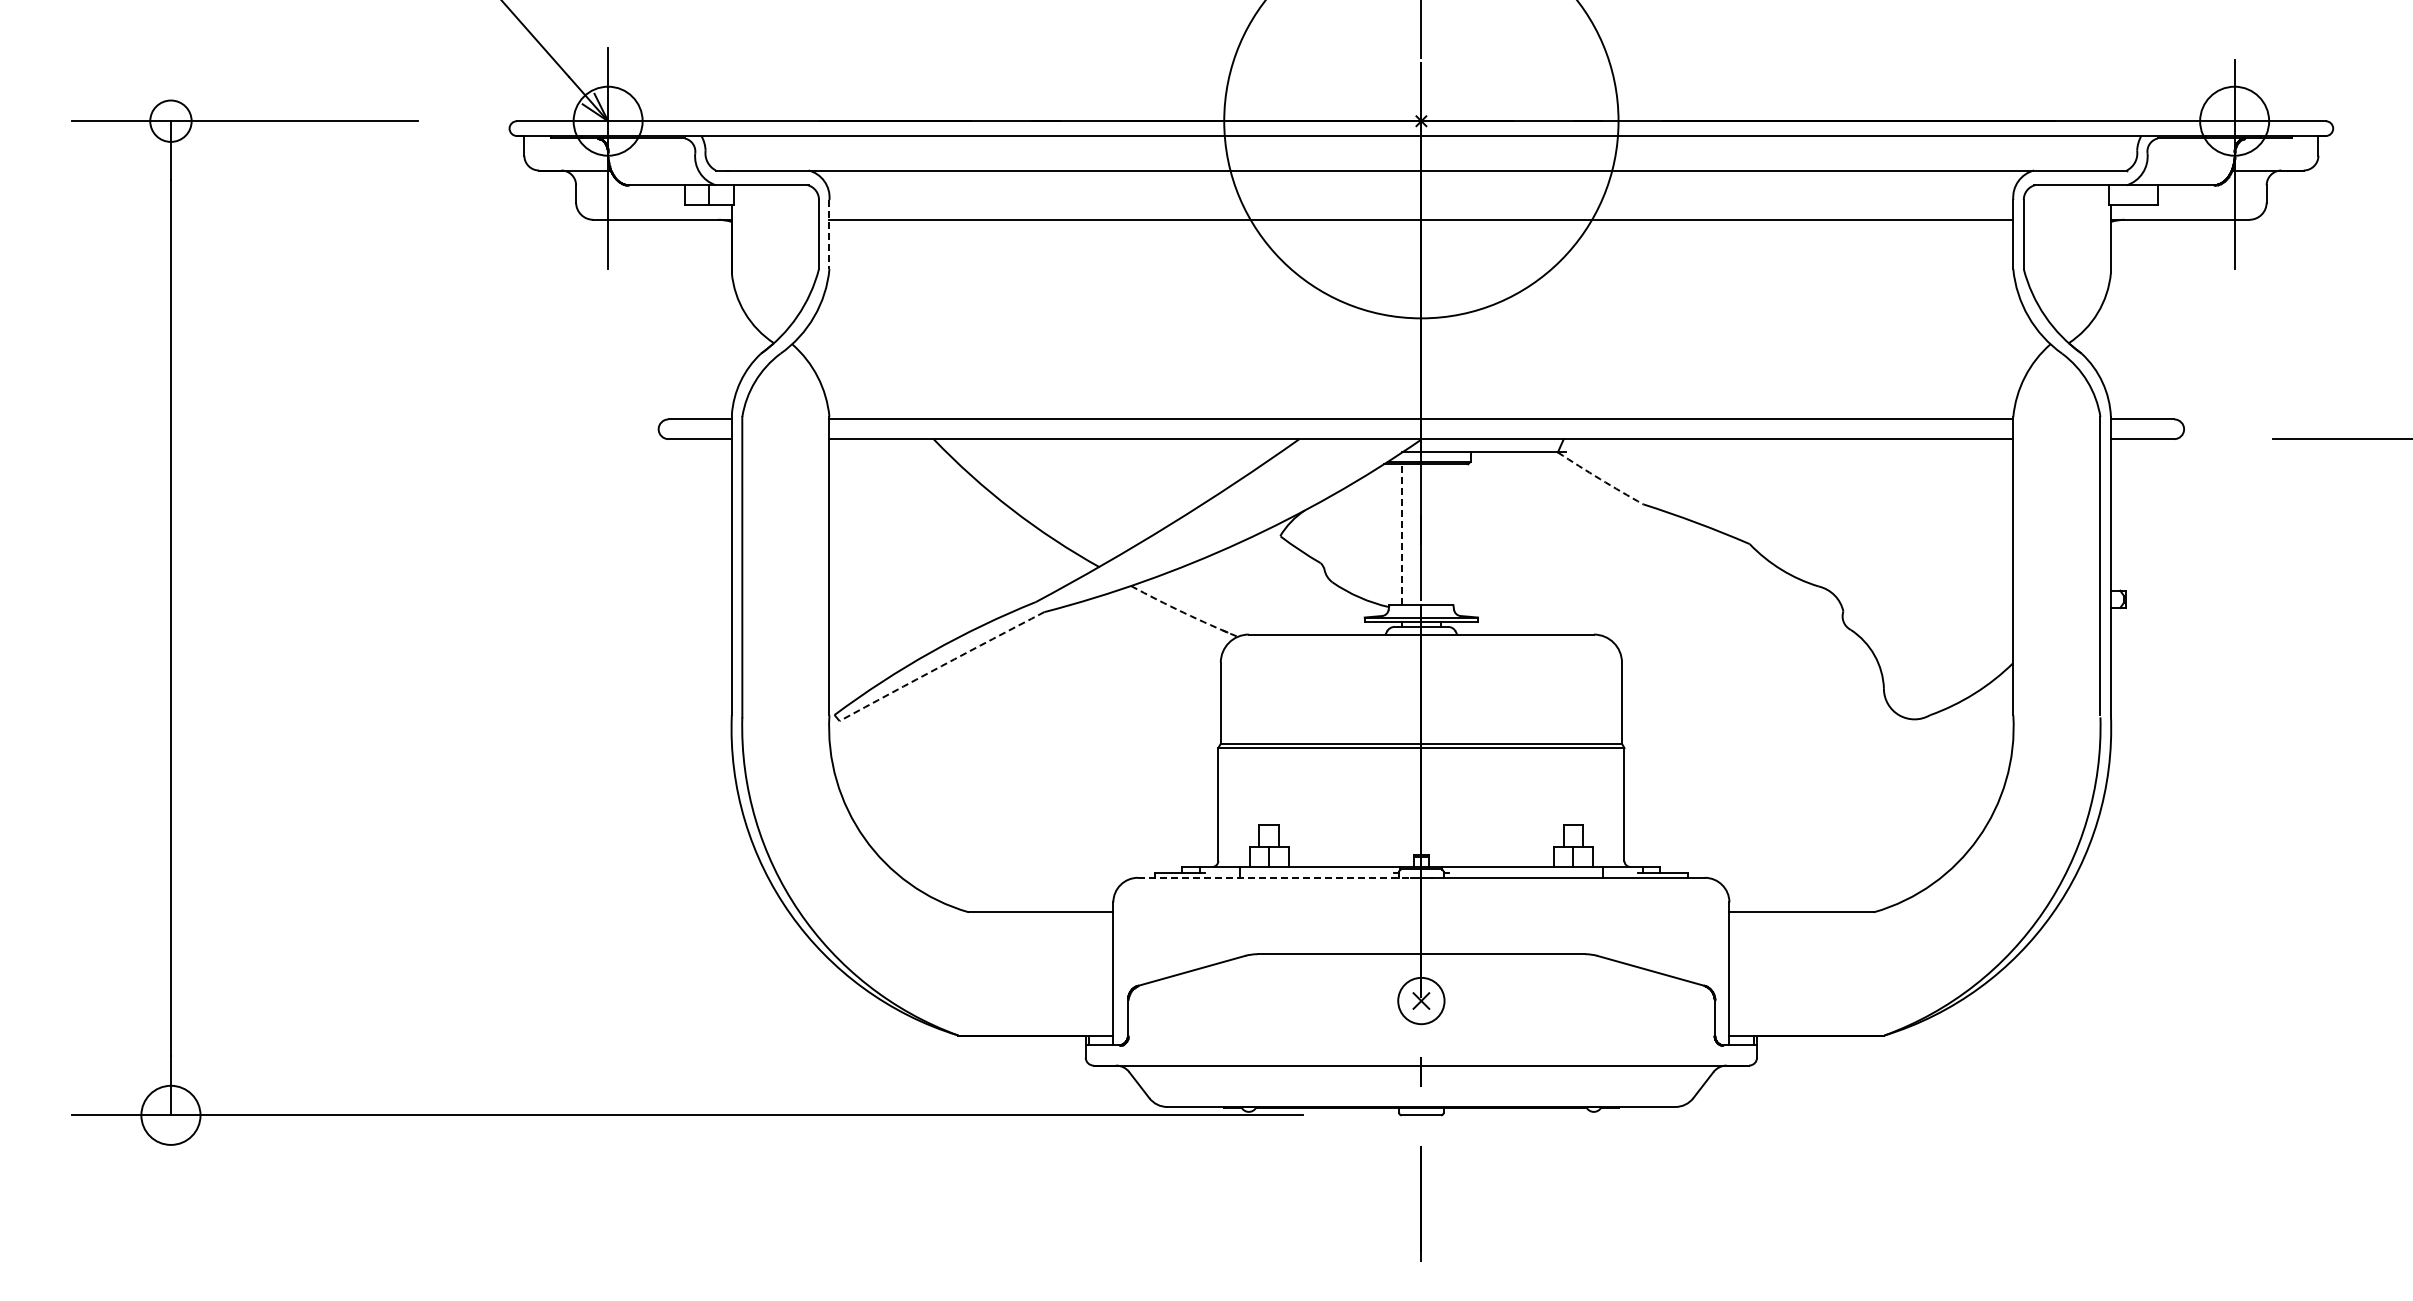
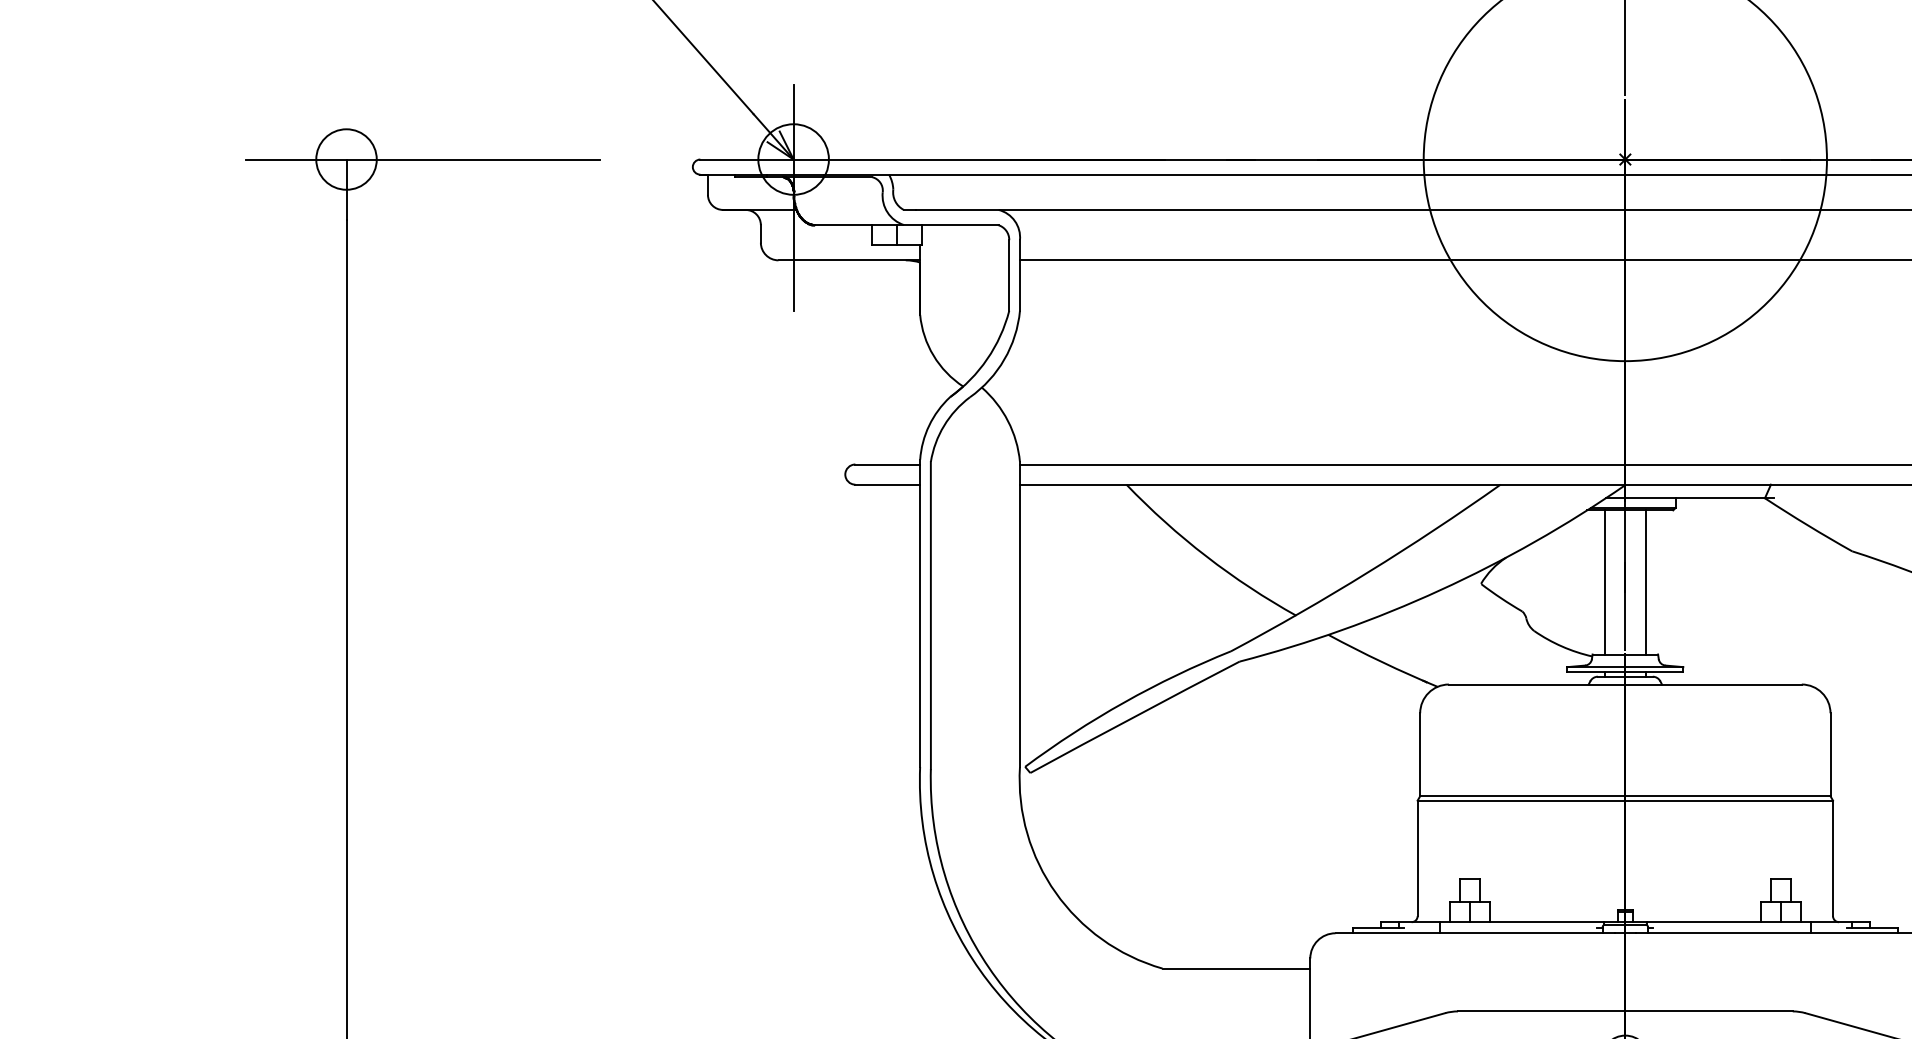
circle: (170, 120) -> (346, 158), size x1.43
line: (829, 234) -> (1020, 275), dashed -> solid
arc: (1600, 479) -> (1808, 525), dashed -> solid
line: (1401, 534) -> (1605, 582), dashed -> solid
line: (1441, 534) -> (1645, 582), added
arc: (1183, 612) -> (1382, 661), dashed -> solid
arc: (941, 666) -> (1134, 717), dashed -> solid
line: (1274, 877) -> (1475, 932), dashed -> solid

